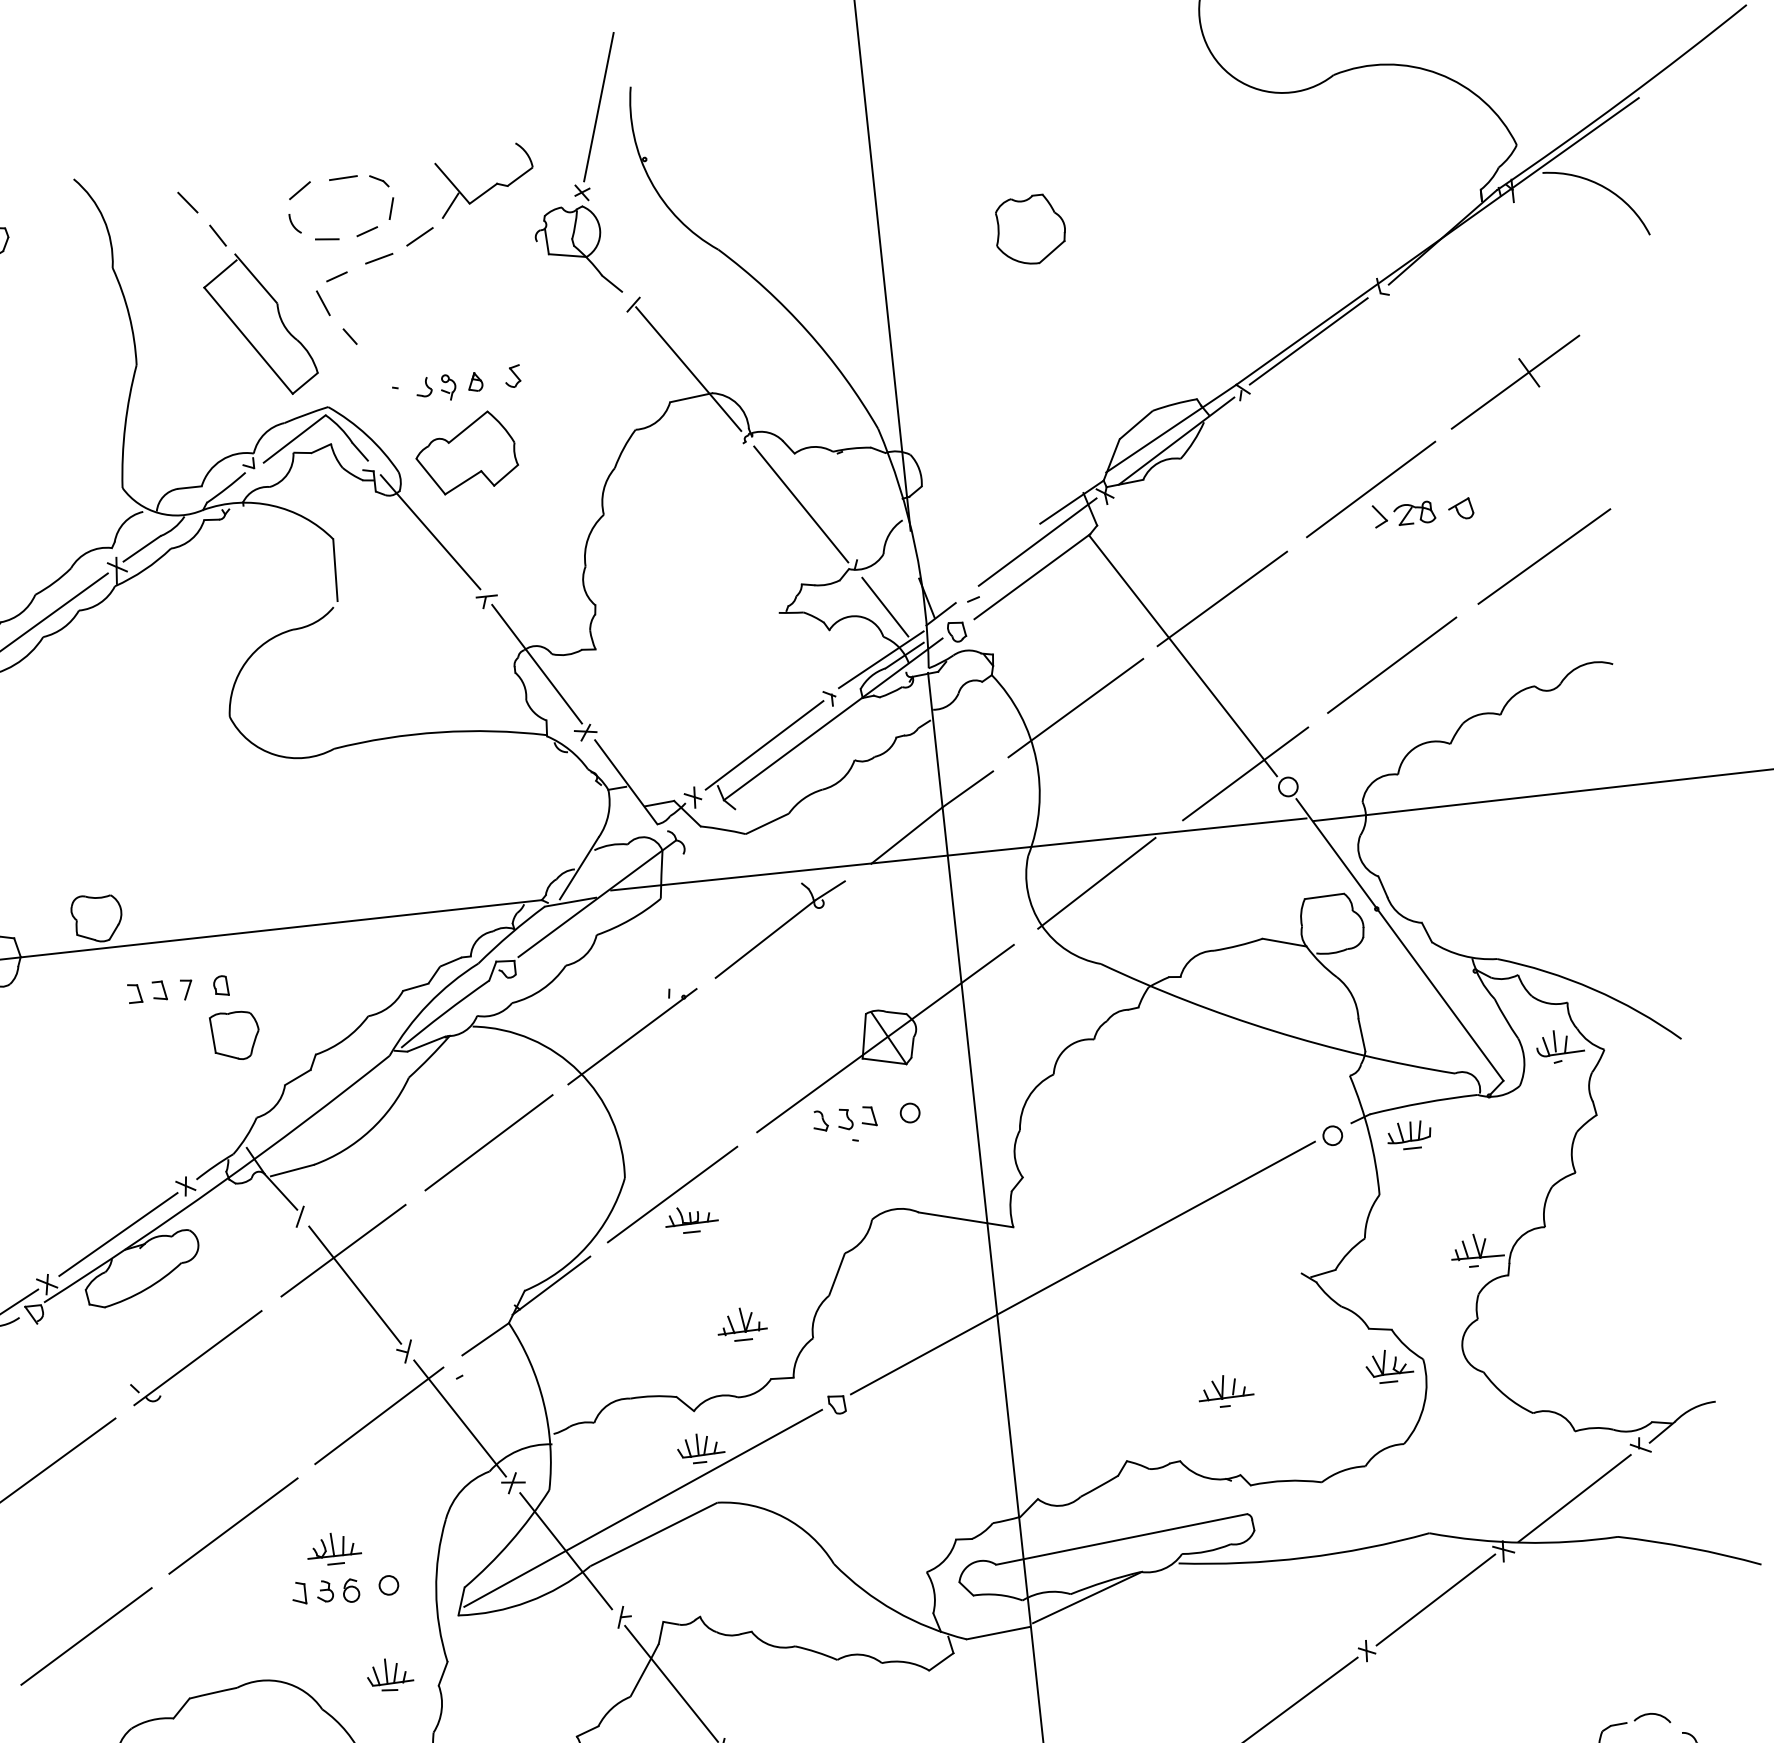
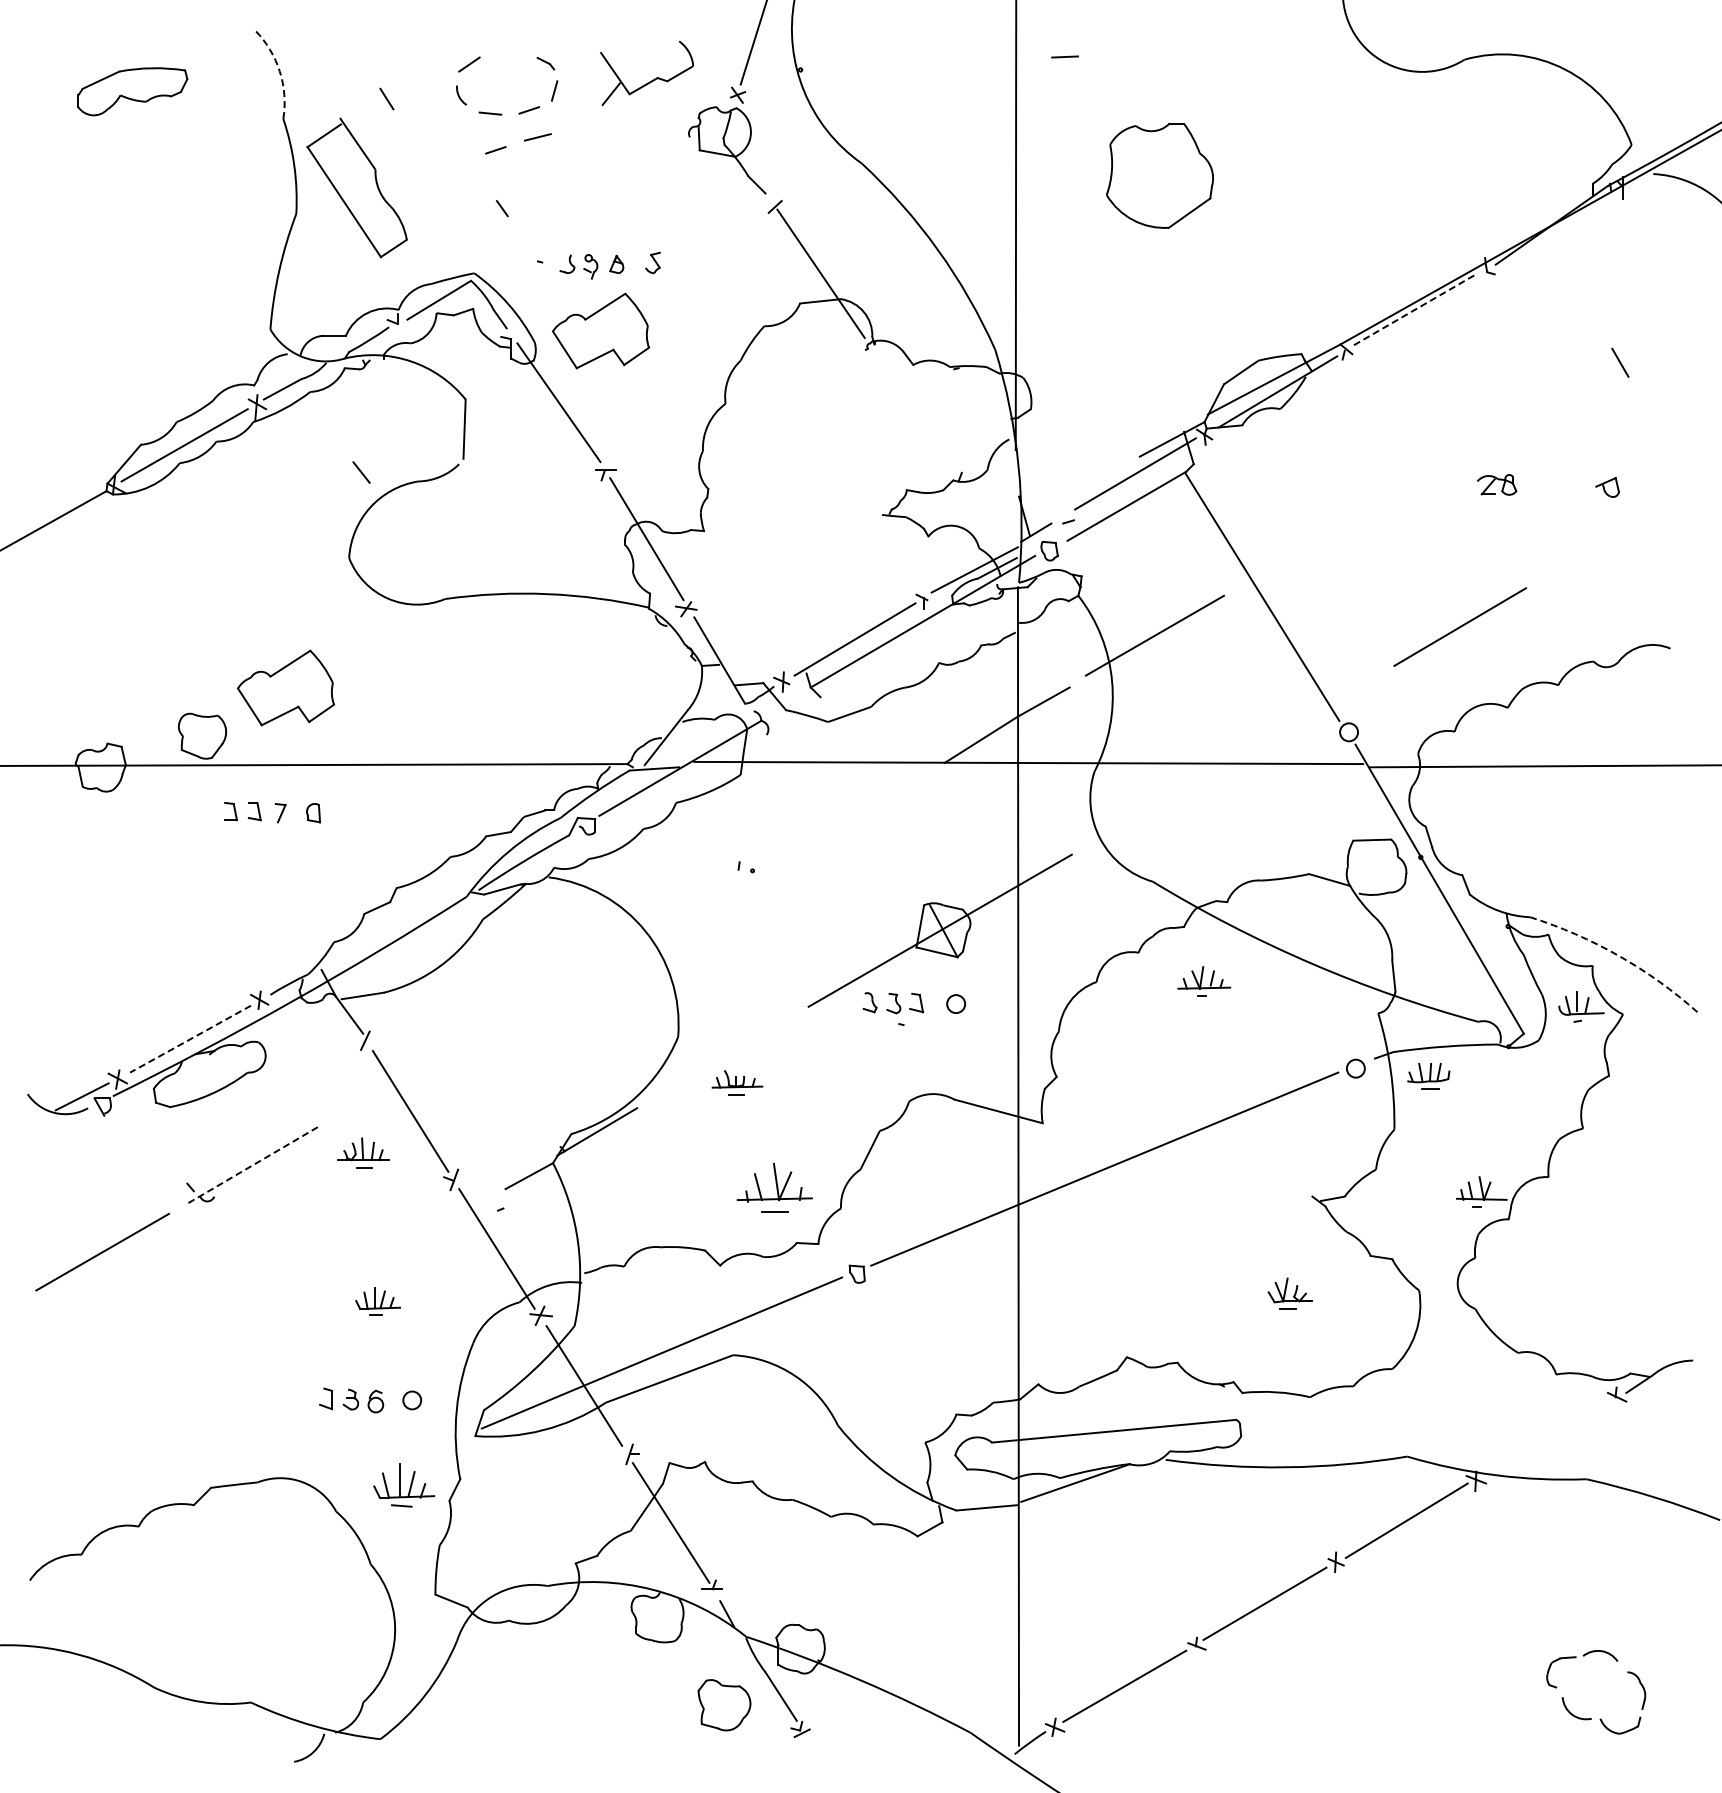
line: (342, 177) -> (1064, 56), moved
line: (187, 202) -> (361, 472), moved
arc: (103, 218) -> (279, 71), solid -> dashed
part: (1030, 230) -> (1160, 176), size x1.6
line: (419, 236) -> (578, 120), removed
line: (323, 302) -> (480, 173), removed
part: (259, 324) -> (356, 187), moved
line: (1308, 341) -> (1413, 310), solid -> dashed
line: (1515, 382) -> (1606, 370), removed
line: (1370, 489) -> (1457, 457), removed
line: (801, 503) -> (914, 413), removed
part: (1460, 509) -> (1607, 487), moved
part: (1379, 515) -> (1463, 483), removed
line: (1543, 555) -> (1615, 538), removed
line: (1222, 598) -> (1305, 546), removed
line: (884, 607) -> (983, 520), removed
line: (1245, 773) -> (1309, 715), removed
part: (179, 858) -> (286, 687), added
line: (1096, 883) -> (1156, 804), removed
part: (779, 927) -> (850, 814), removed
arc: (1593, 988) -> (1618, 955), solid -> dashed
part: (234, 1035) -> (321, 861), removed
line: (632, 1037) -> (699, 903), removed
line: (489, 1142) -> (552, 989), removed
line: (672, 1194) -> (721, 1057), removed
line: (118, 1234) -> (190, 1039), solid -> dashed
line: (342, 1250) -> (402, 1077), removed
part: (741, 1323) -> (774, 1187), size x1.6
line: (197, 1357) -> (253, 1164), solid -> dashed
part: (1388, 1366) -> (1289, 1293), moved
part: (1226, 1390) -> (1204, 981), moved
line: (379, 1415) -> (420, 1237), removed
part: (700, 1448) -> (377, 1301), moved
line: (1573, 1497) -> (1548, 1437), removed
line: (233, 1526) -> (270, 1328), removed
part: (333, 1548) -> (363, 1152), moved
line: (86, 1635) -> (119, 1417), removed
part: (390, 1674) -> (404, 1485), size x1.4

